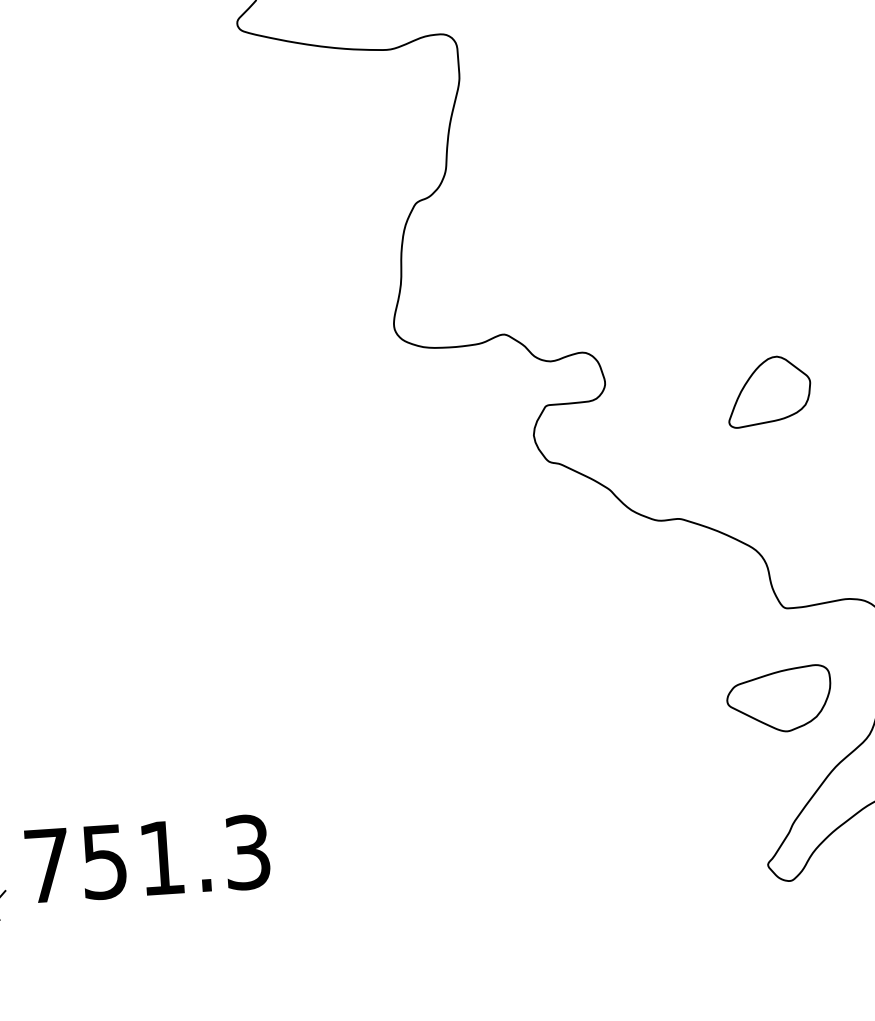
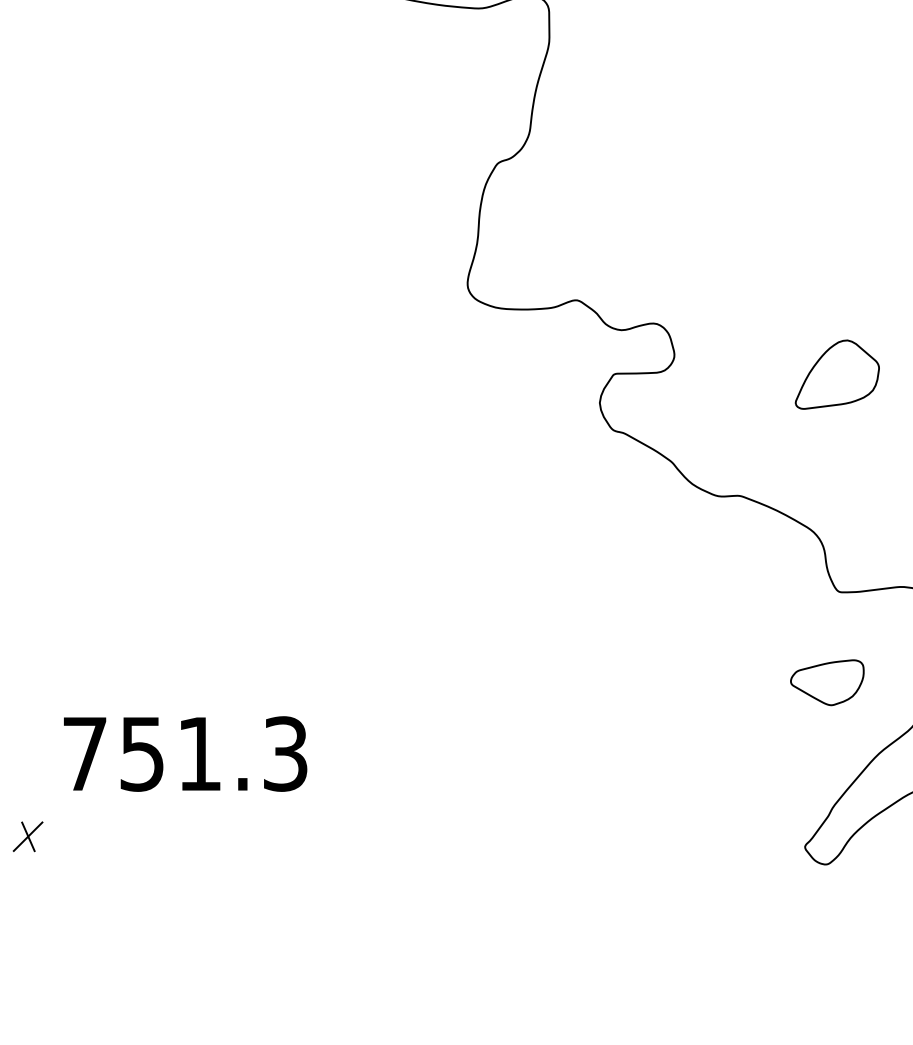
part: (779, 699) -> (827, 682), size x0.7
text: (147, 858) -> (185, 753), moved

